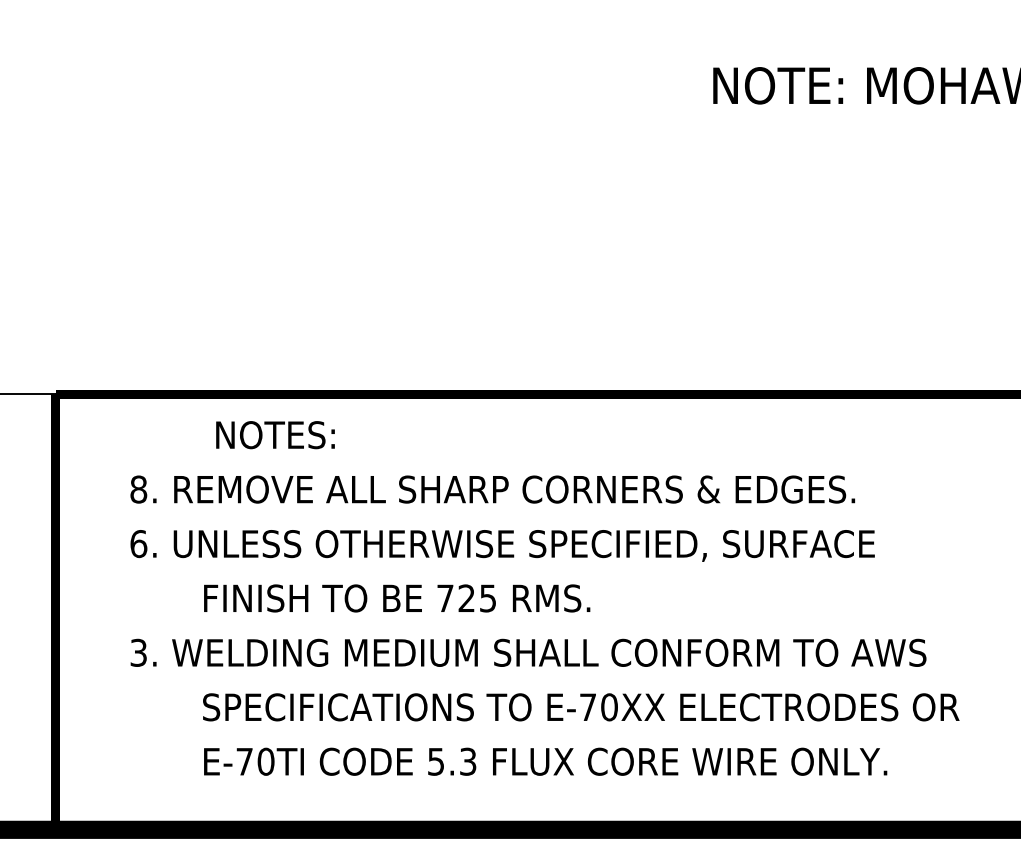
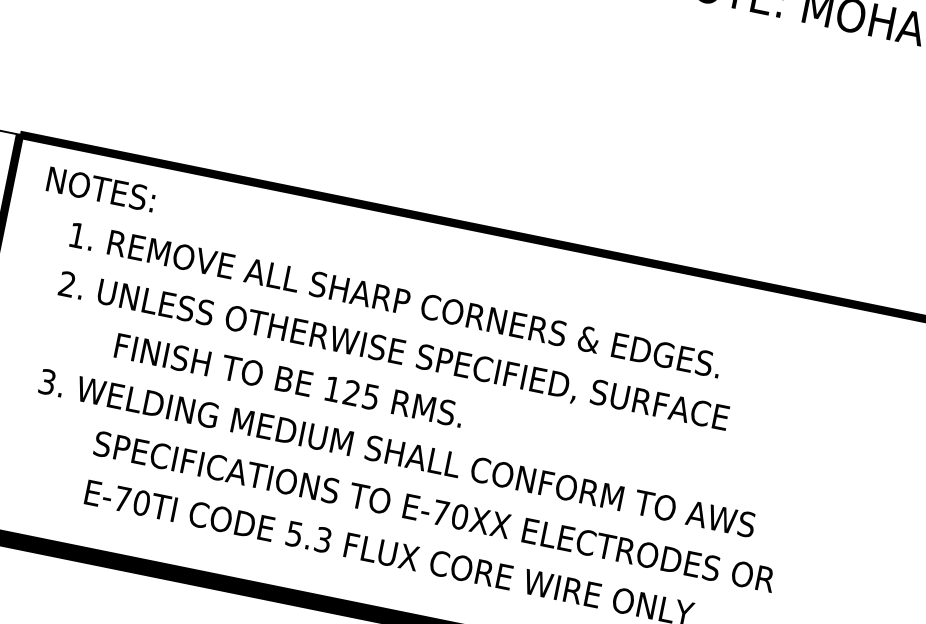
text: (275, 435) -> (101, 189), moved
text: (138, 489) -> (77, 235), 8. -> 1.
text: (138, 544) -> (66, 284), 6. -> 2.
text: (445, 597) -> (332, 388), 725 -> 125

